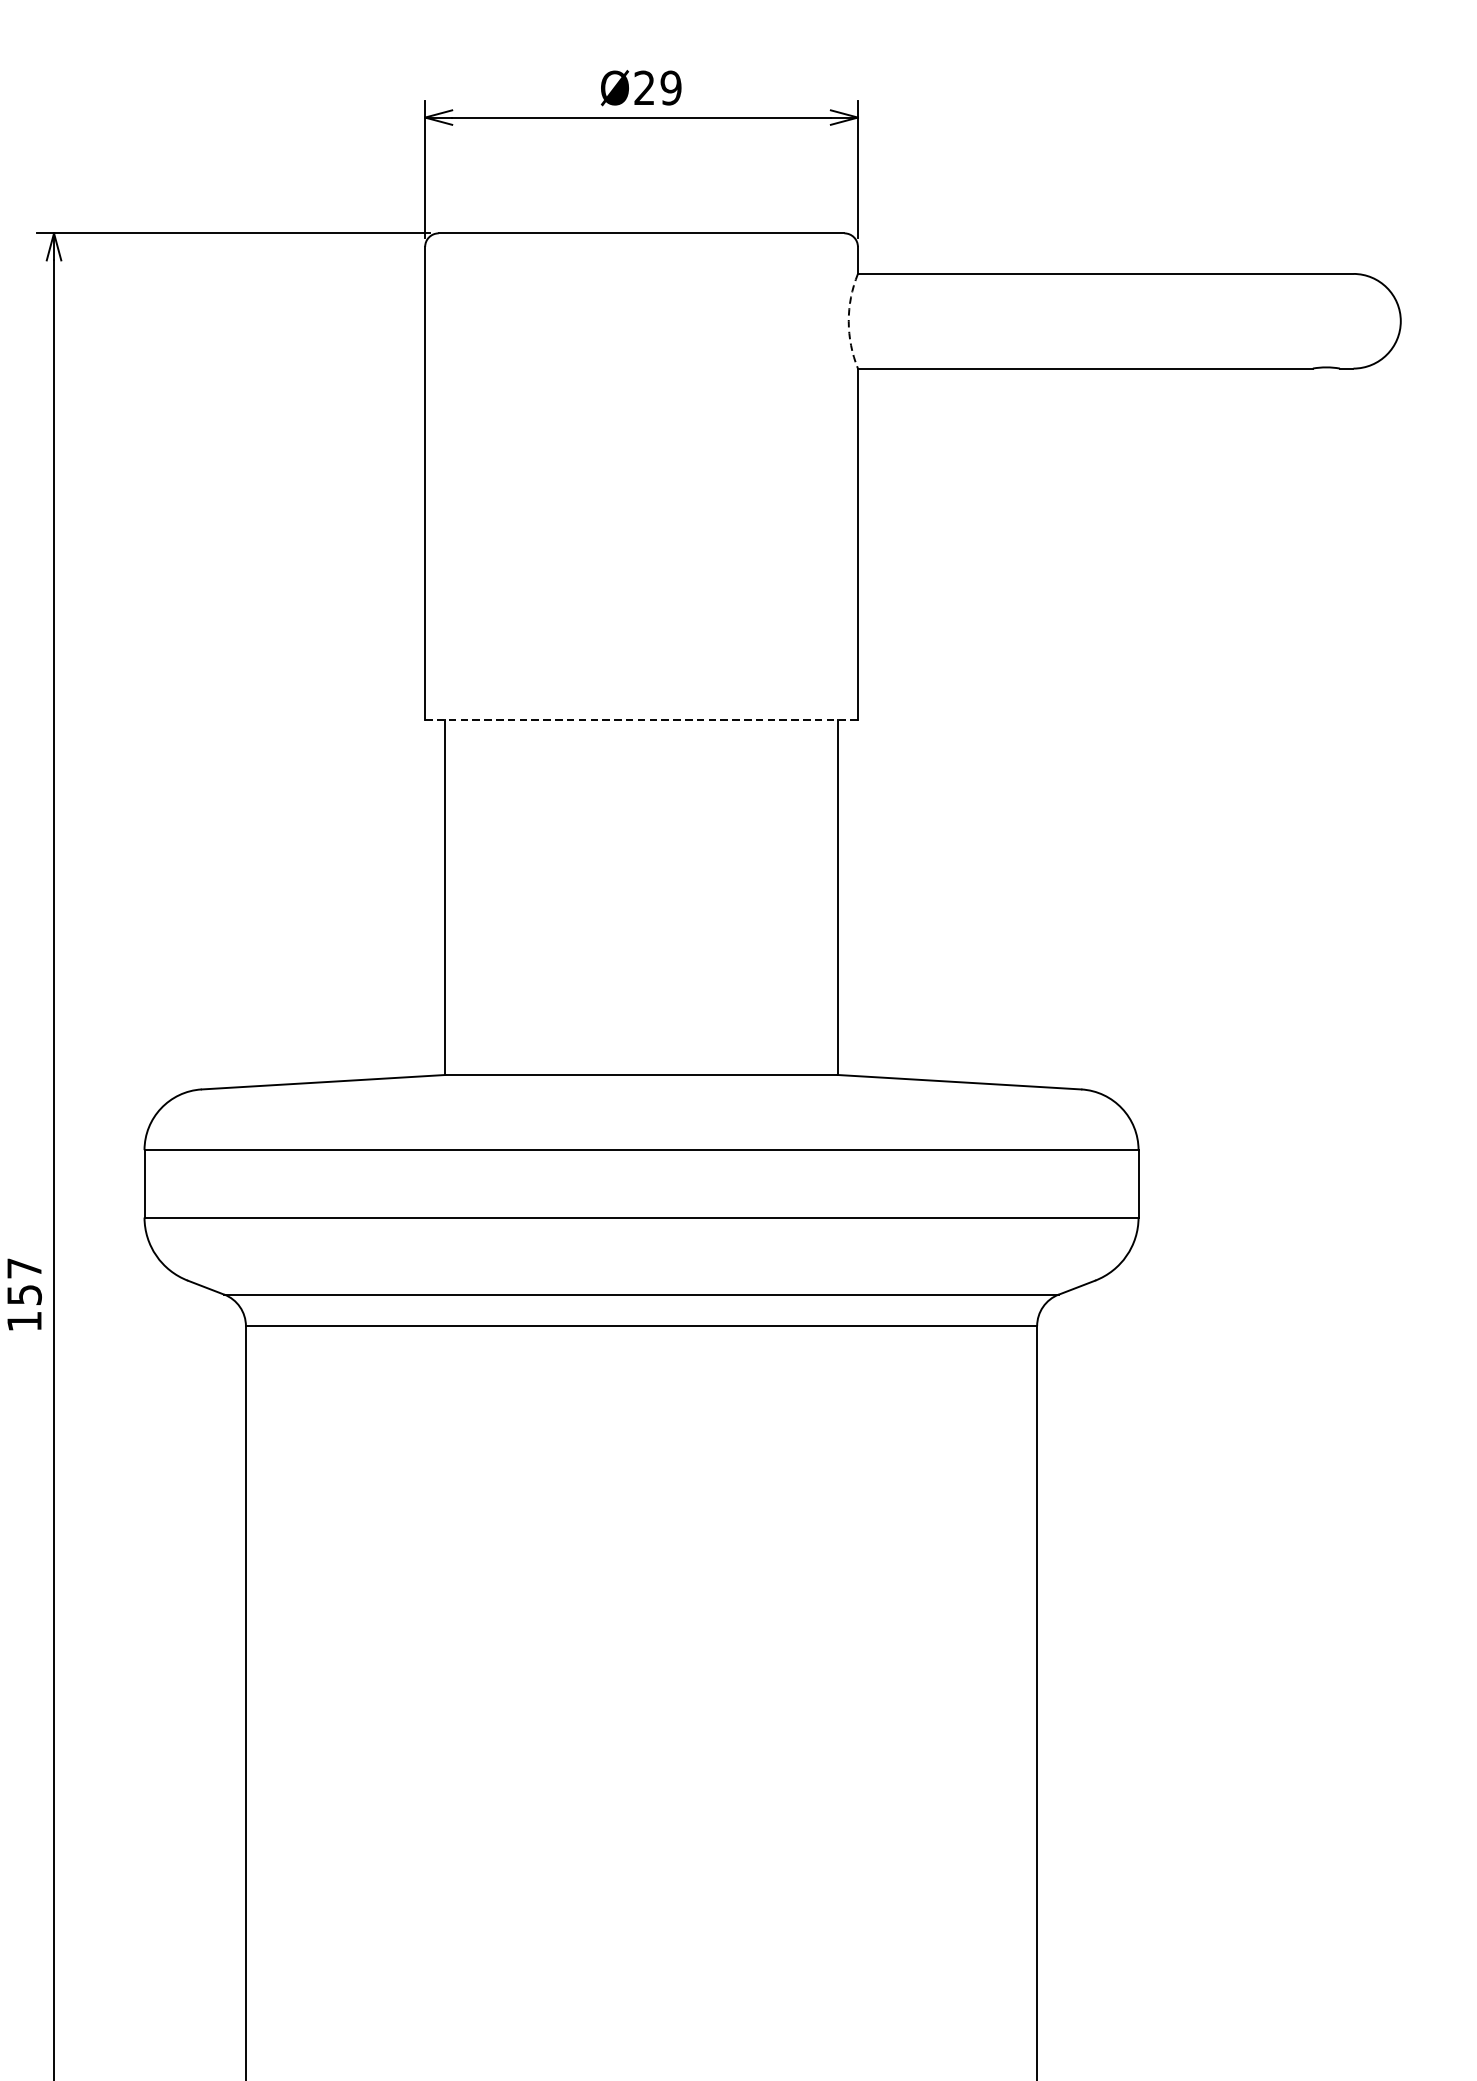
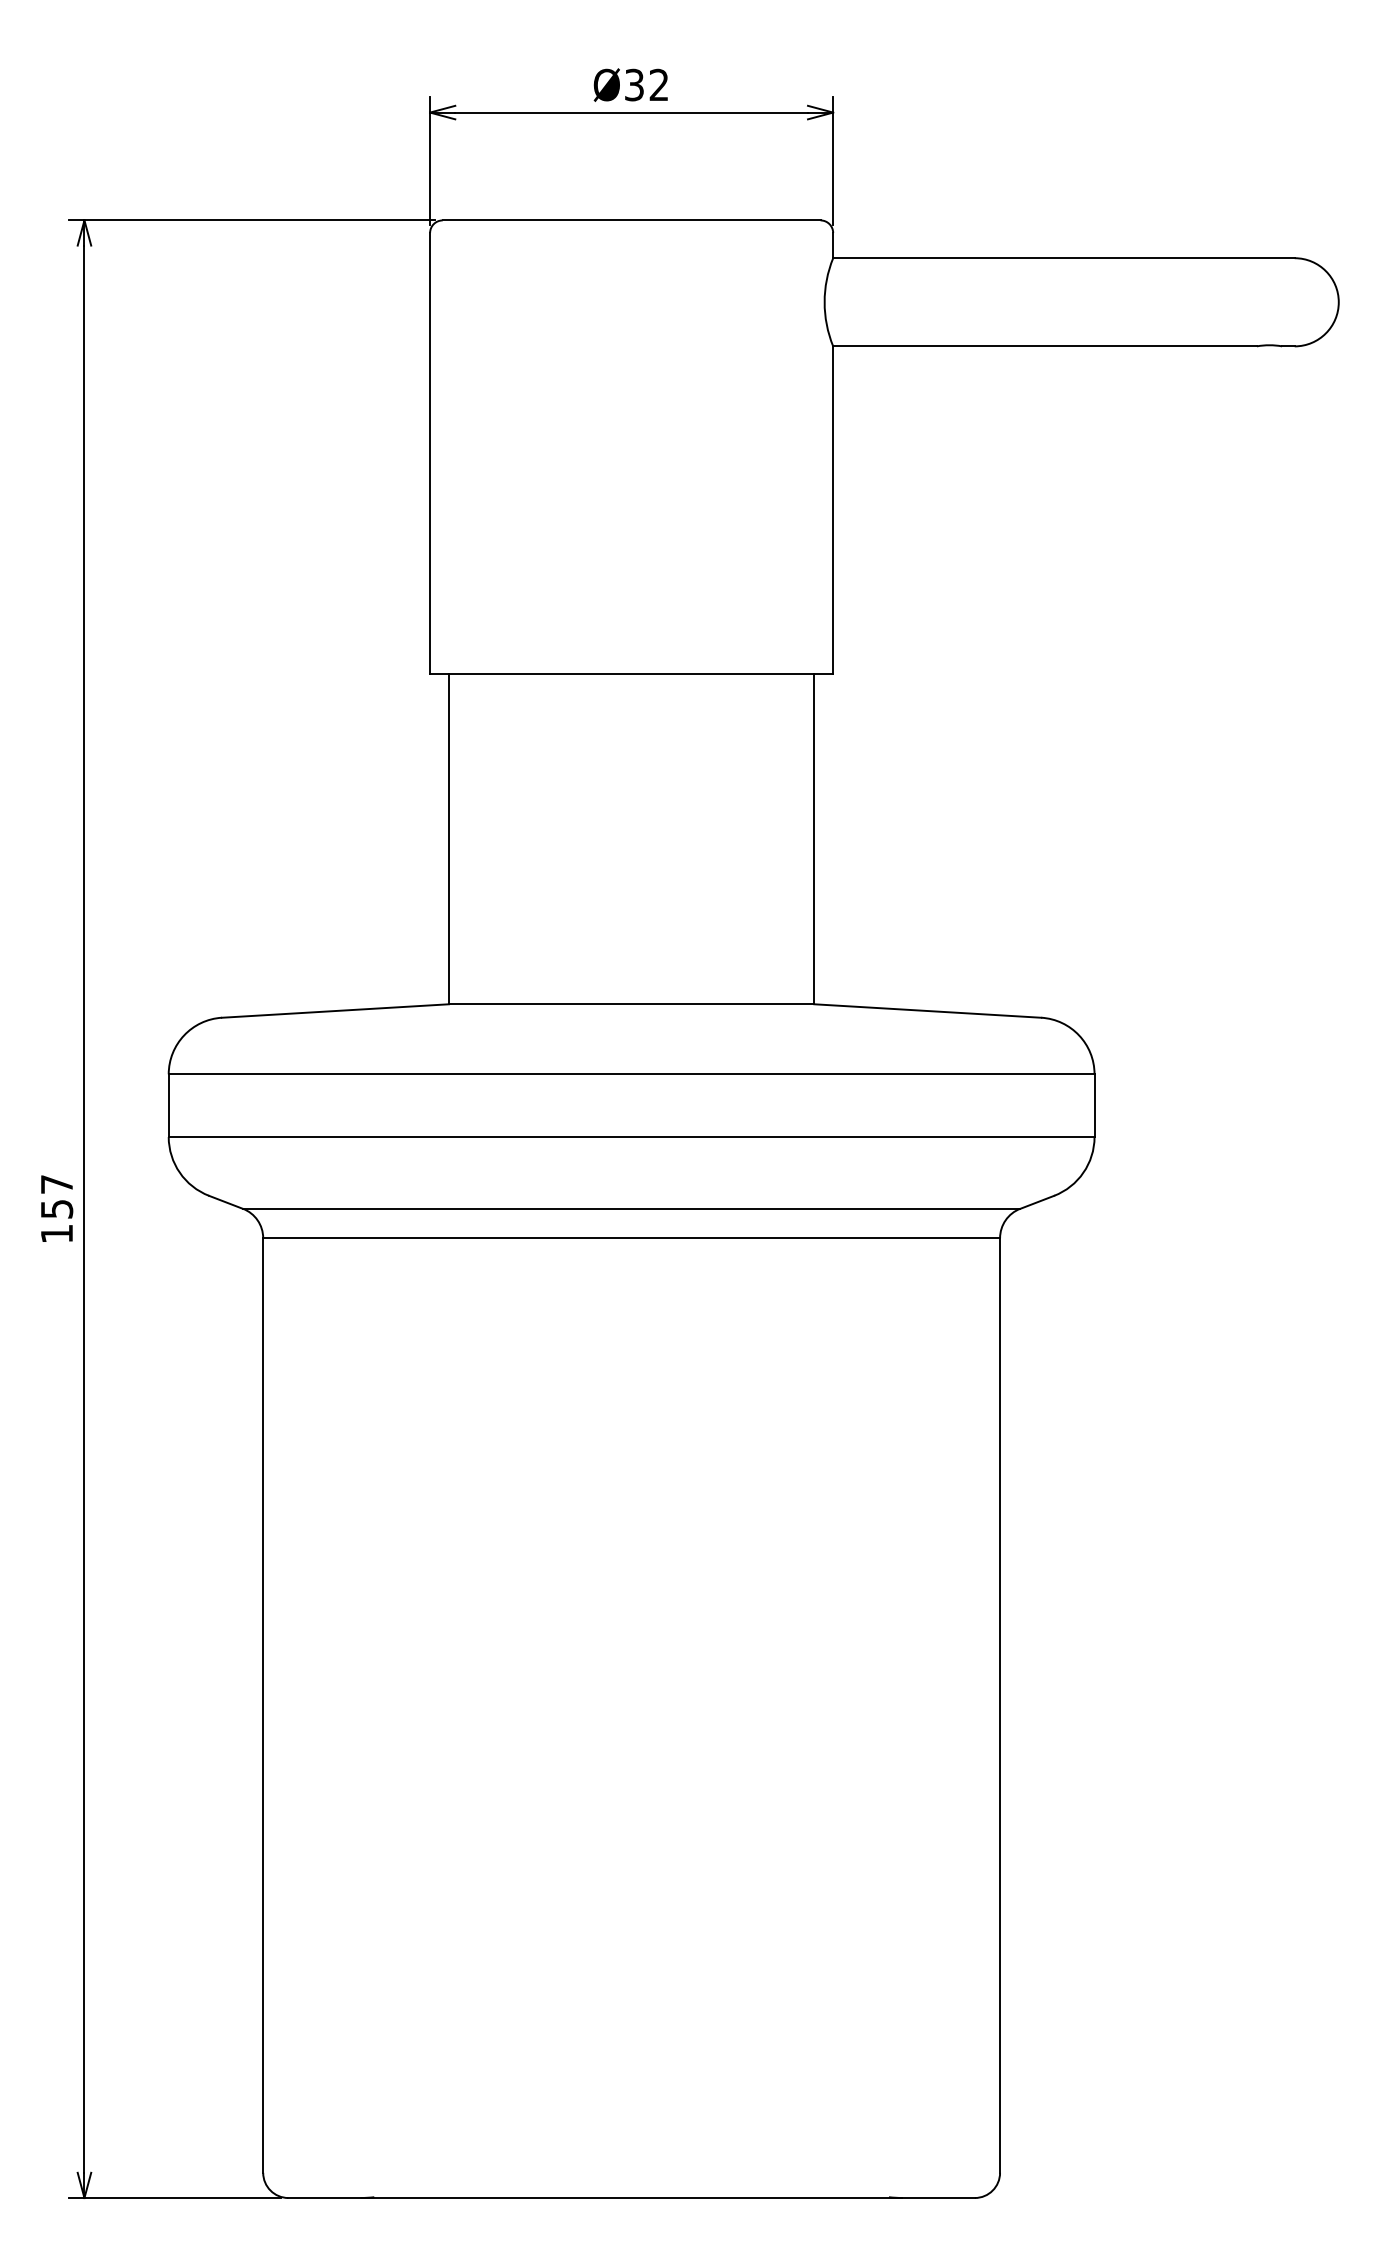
text: (657, 88) -> (646, 85), Ø29 -> Ø32
arc: (848, 321) -> (824, 302), dashed -> solid
line: (641, 719) -> (631, 673), dashed -> solid

